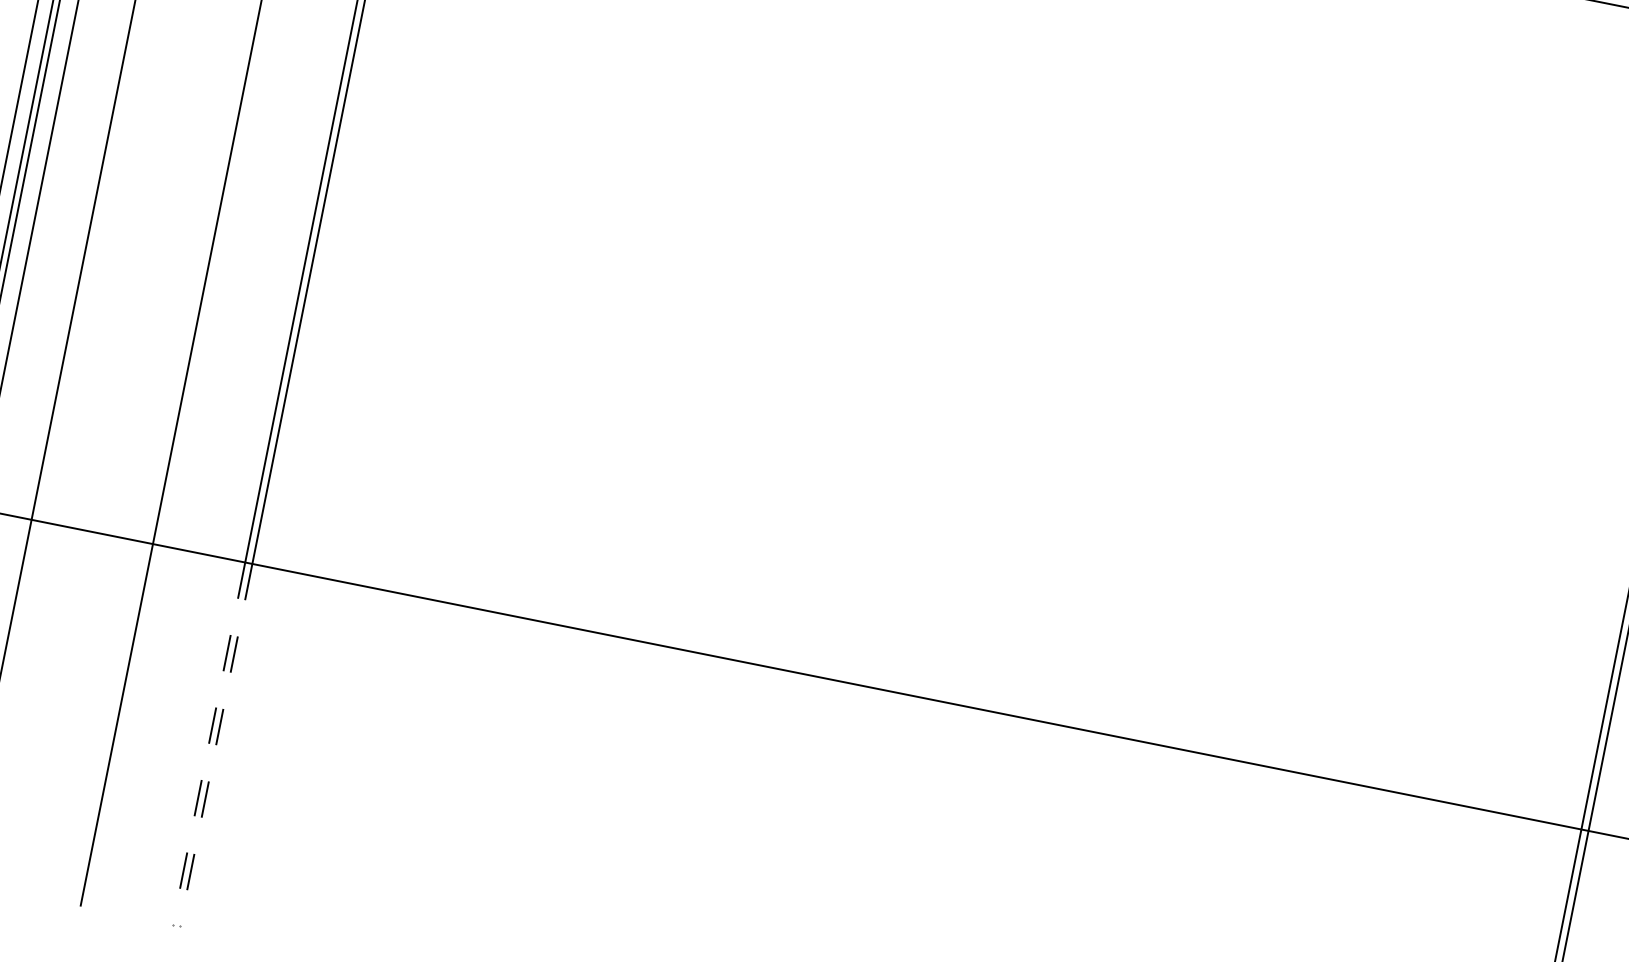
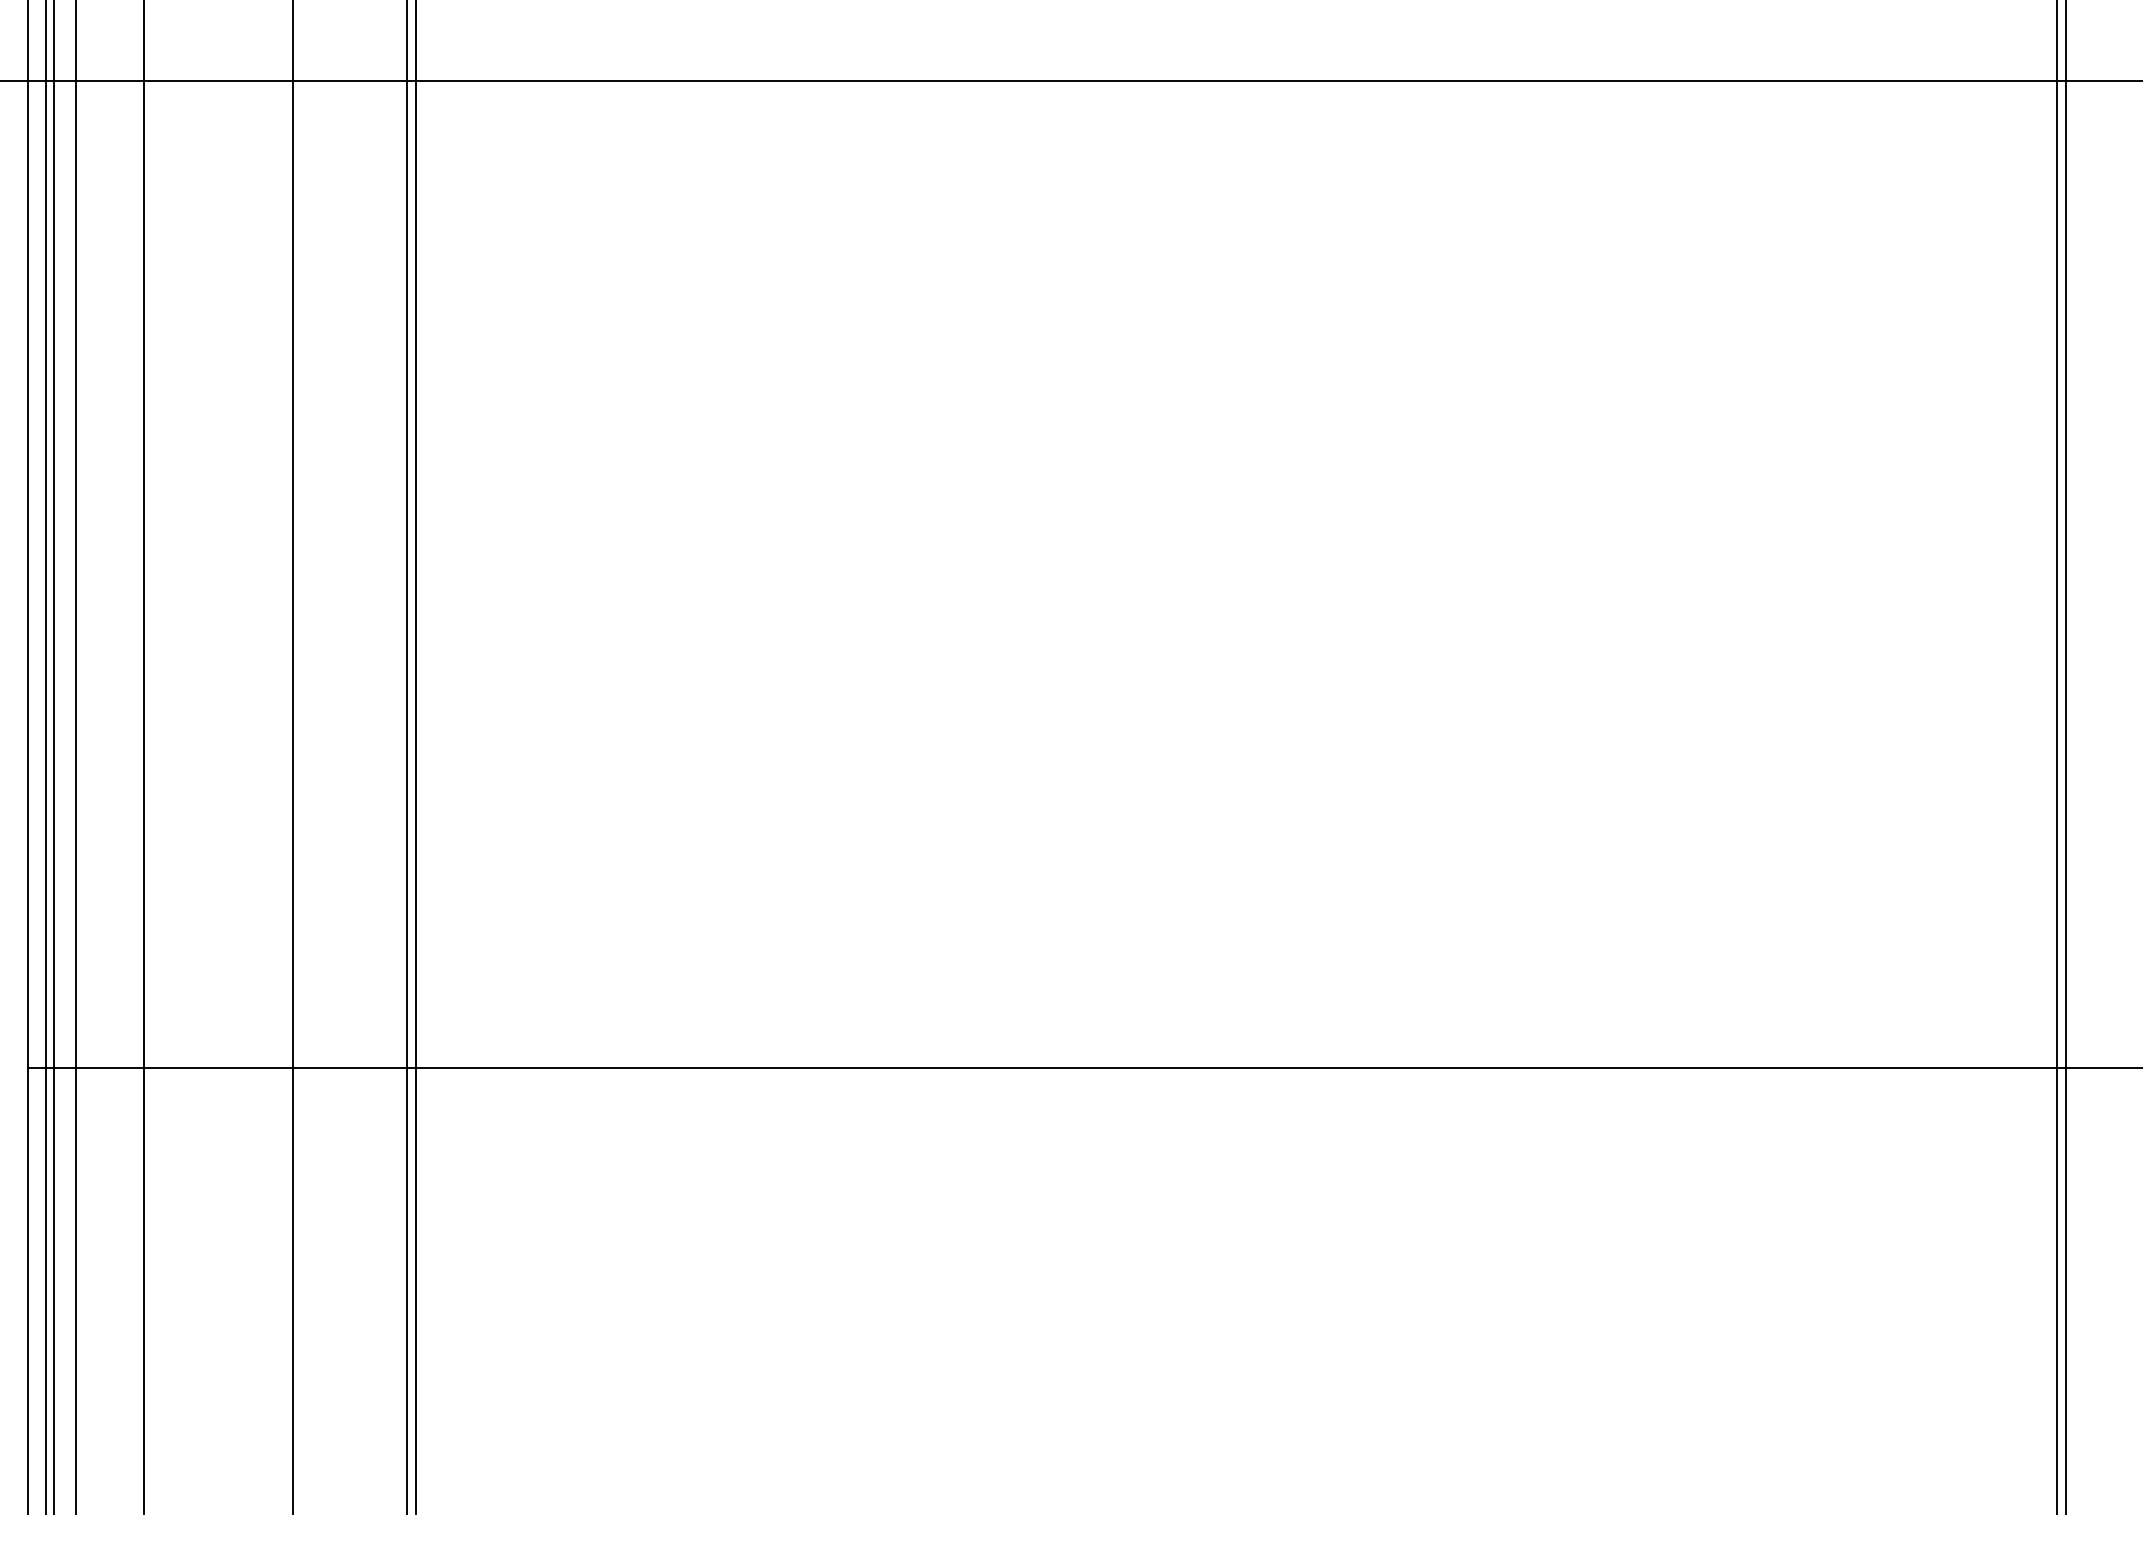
line: (209, 743) -> (407, 1291), dashed -> solid
line: (216, 745) -> (416, 1291), dashed -> solid

